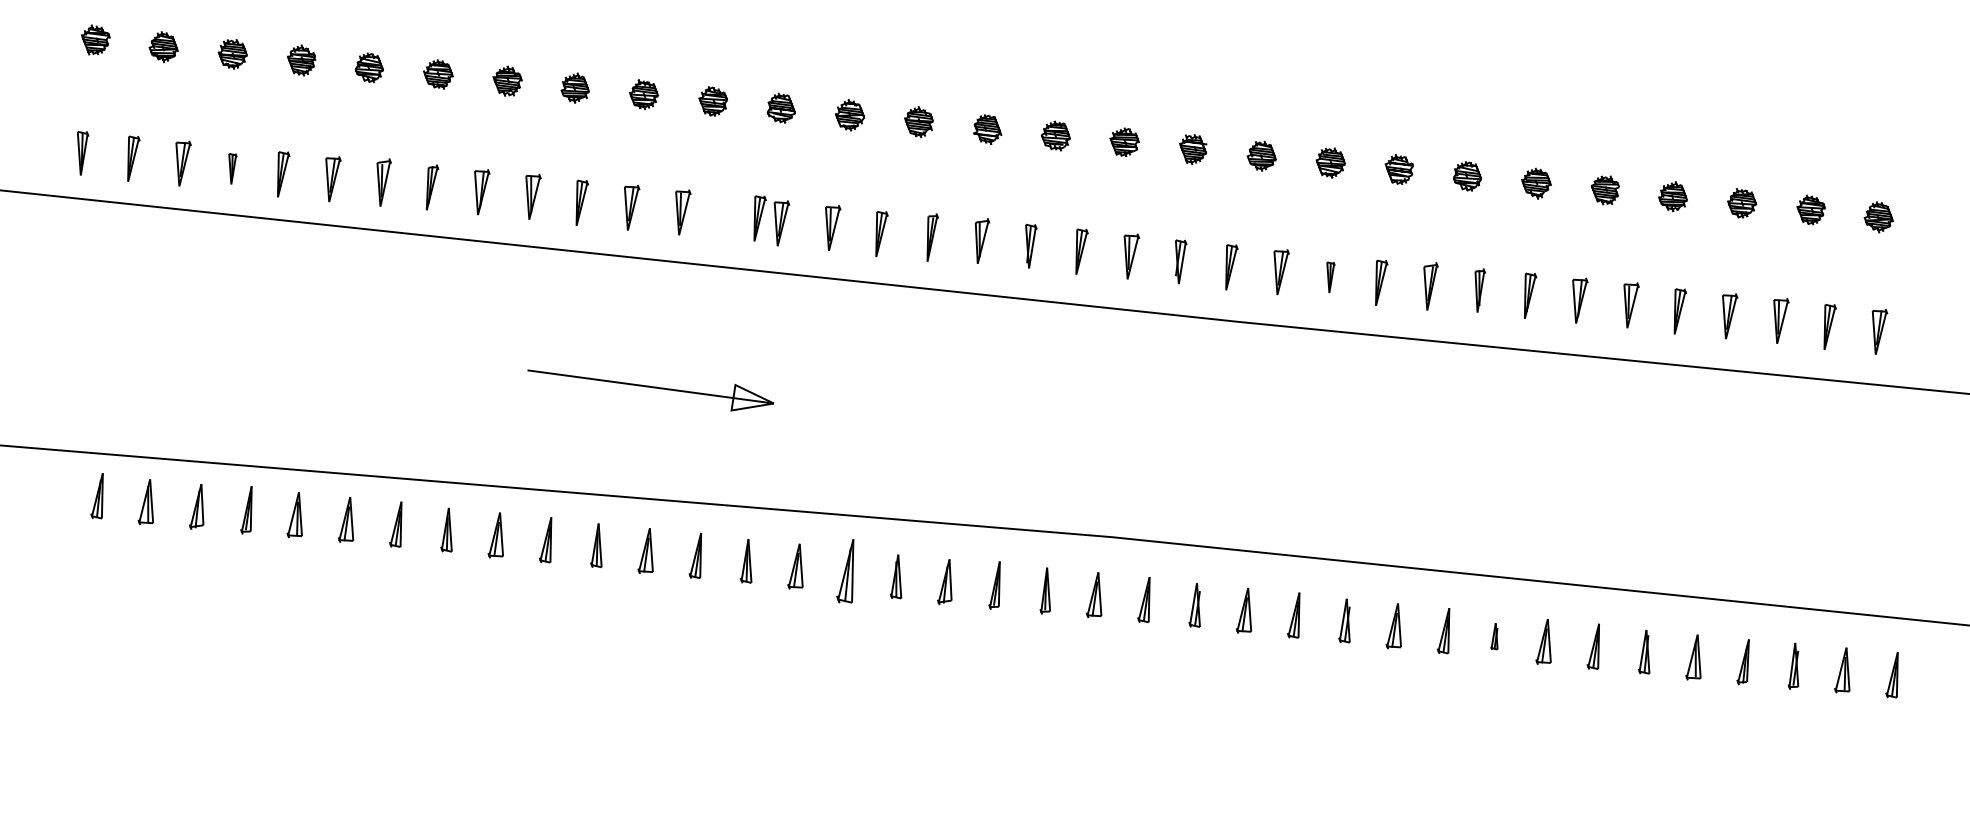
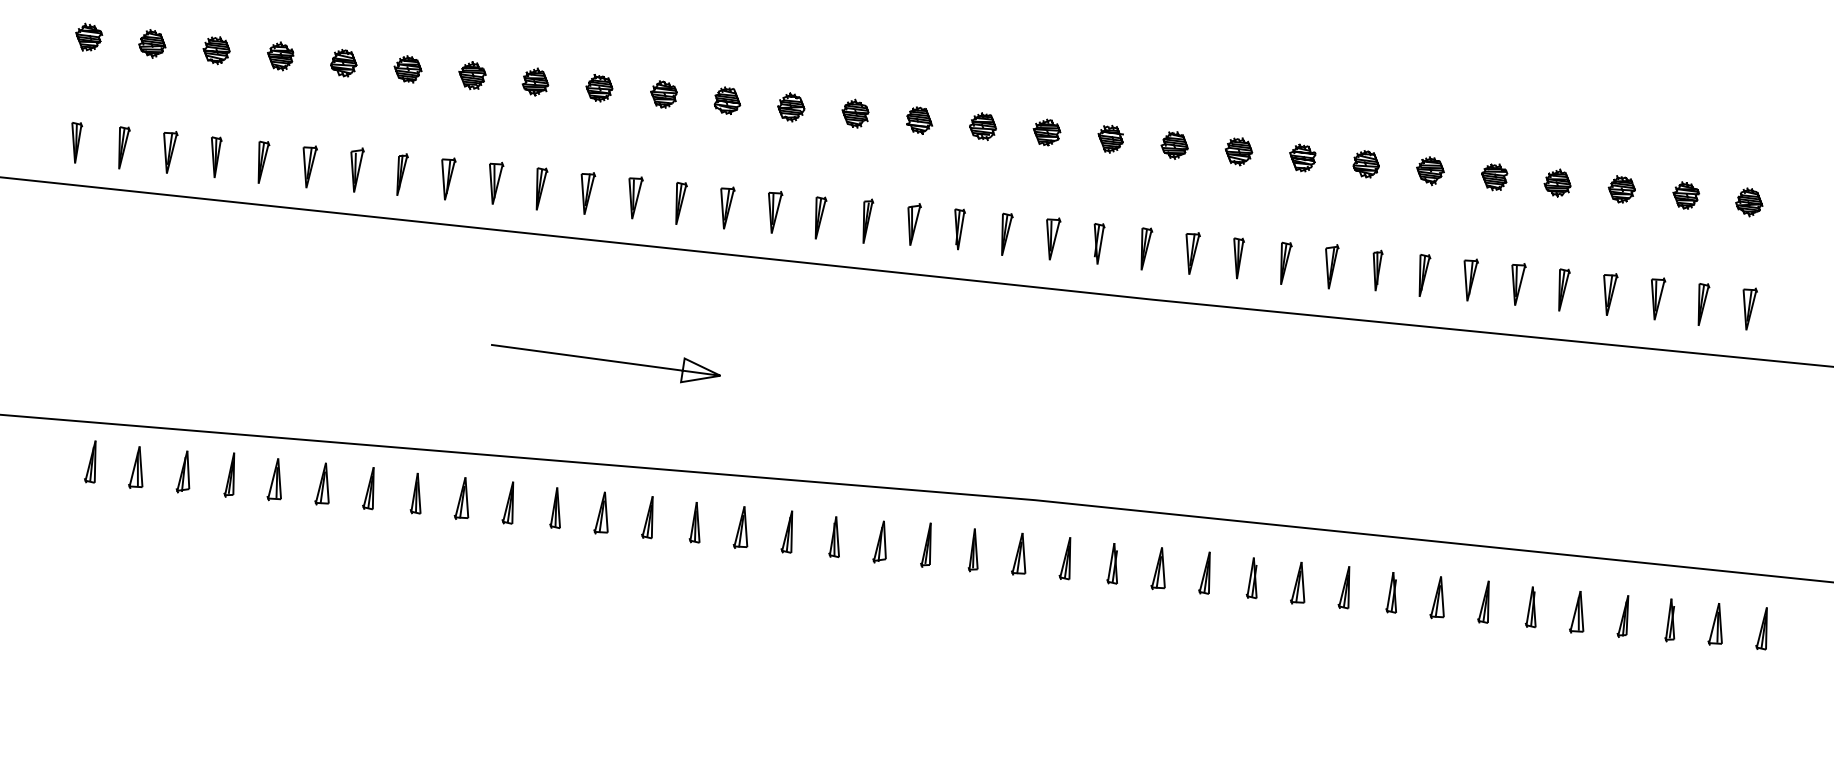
part: (232, 168) -> (216, 156), size x1.43
part: (759, 218) -> (680, 203), moved
part: (1330, 277) -> (1238, 258), size x1.43
part: (844, 571) -> (786, 532), size x0.71
part: (1494, 636) -> (1391, 592), size x1.67

